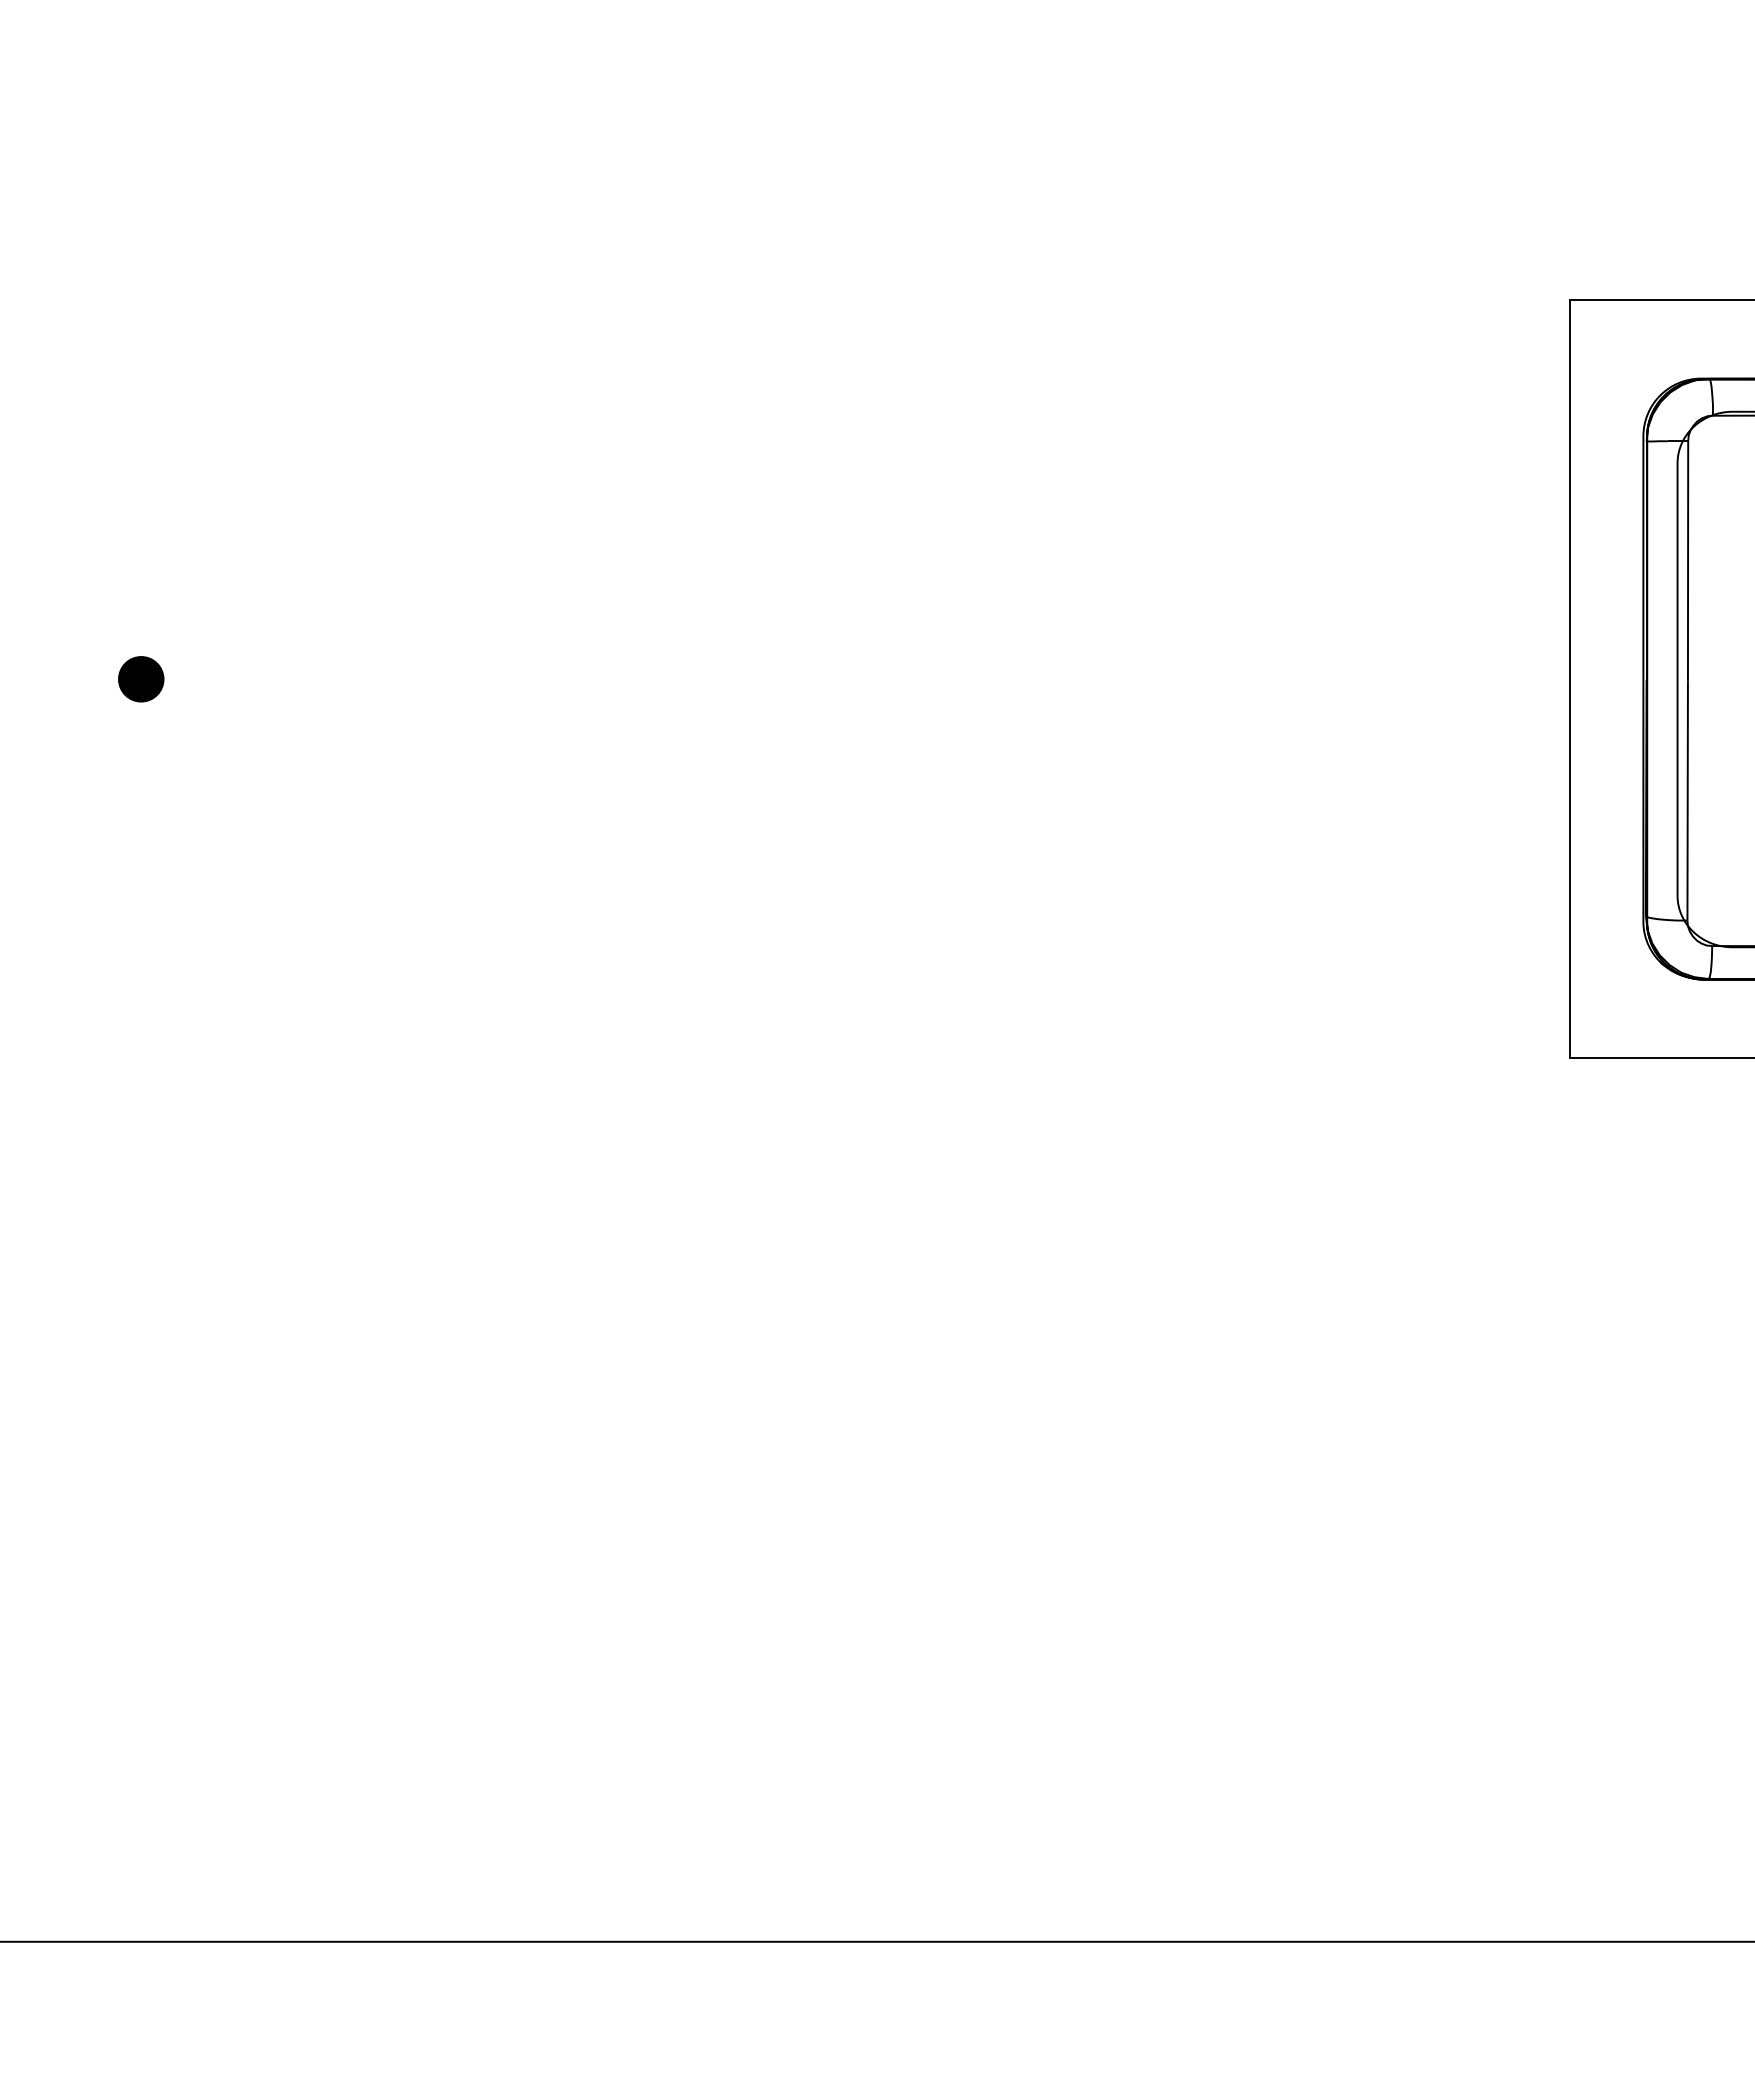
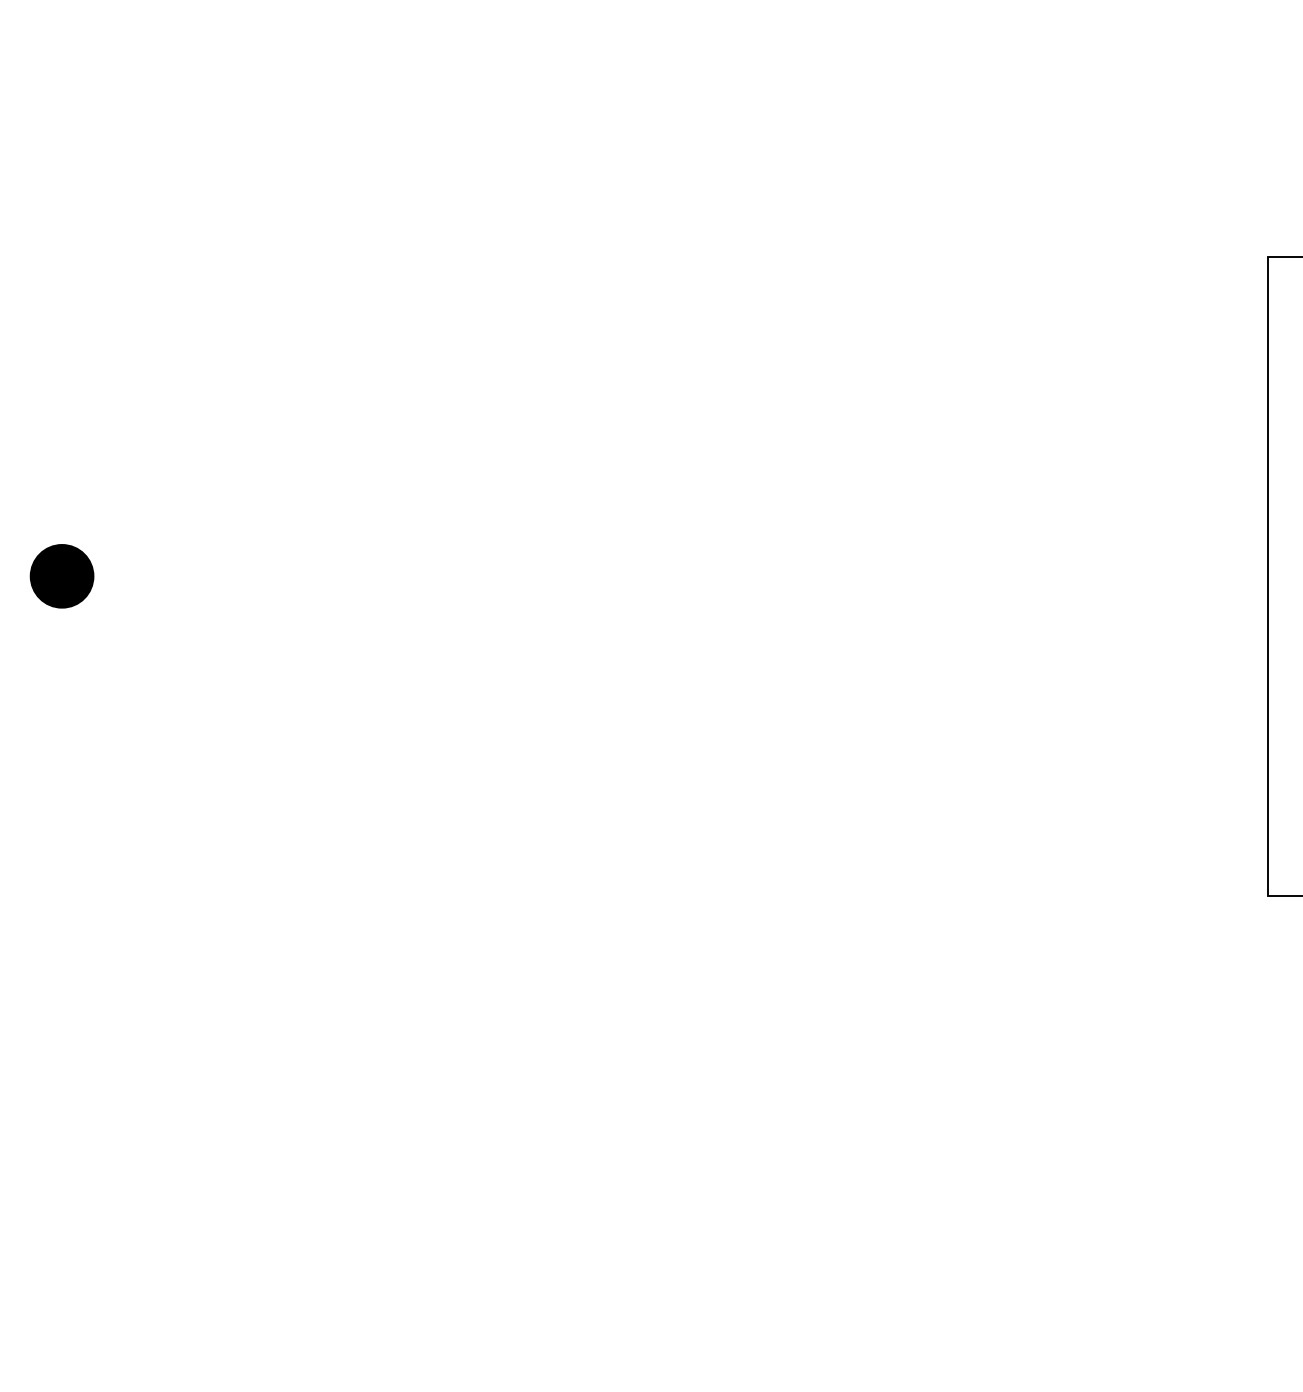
part: (141, 679) -> (62, 576), size x1.67

